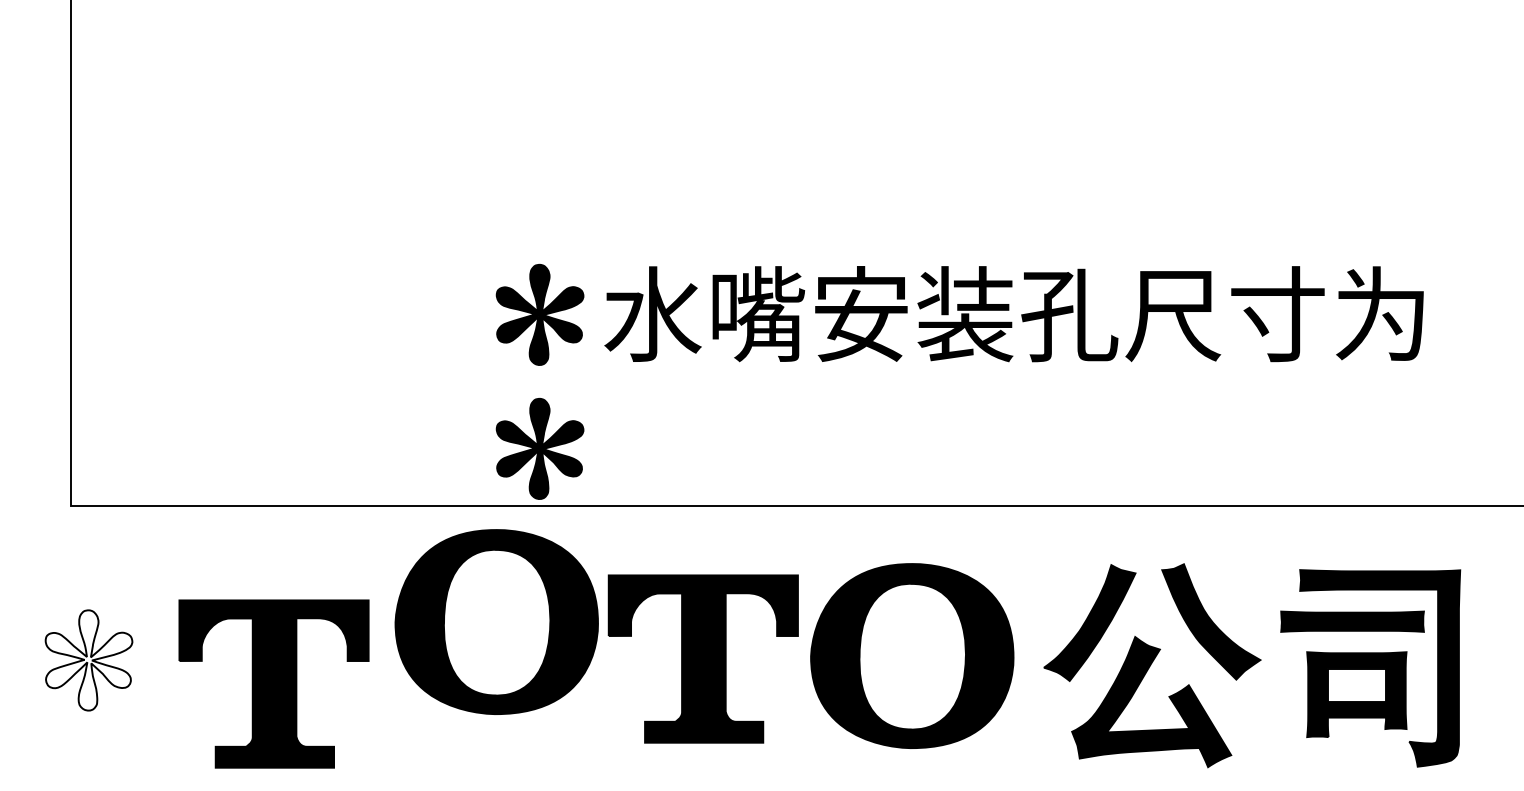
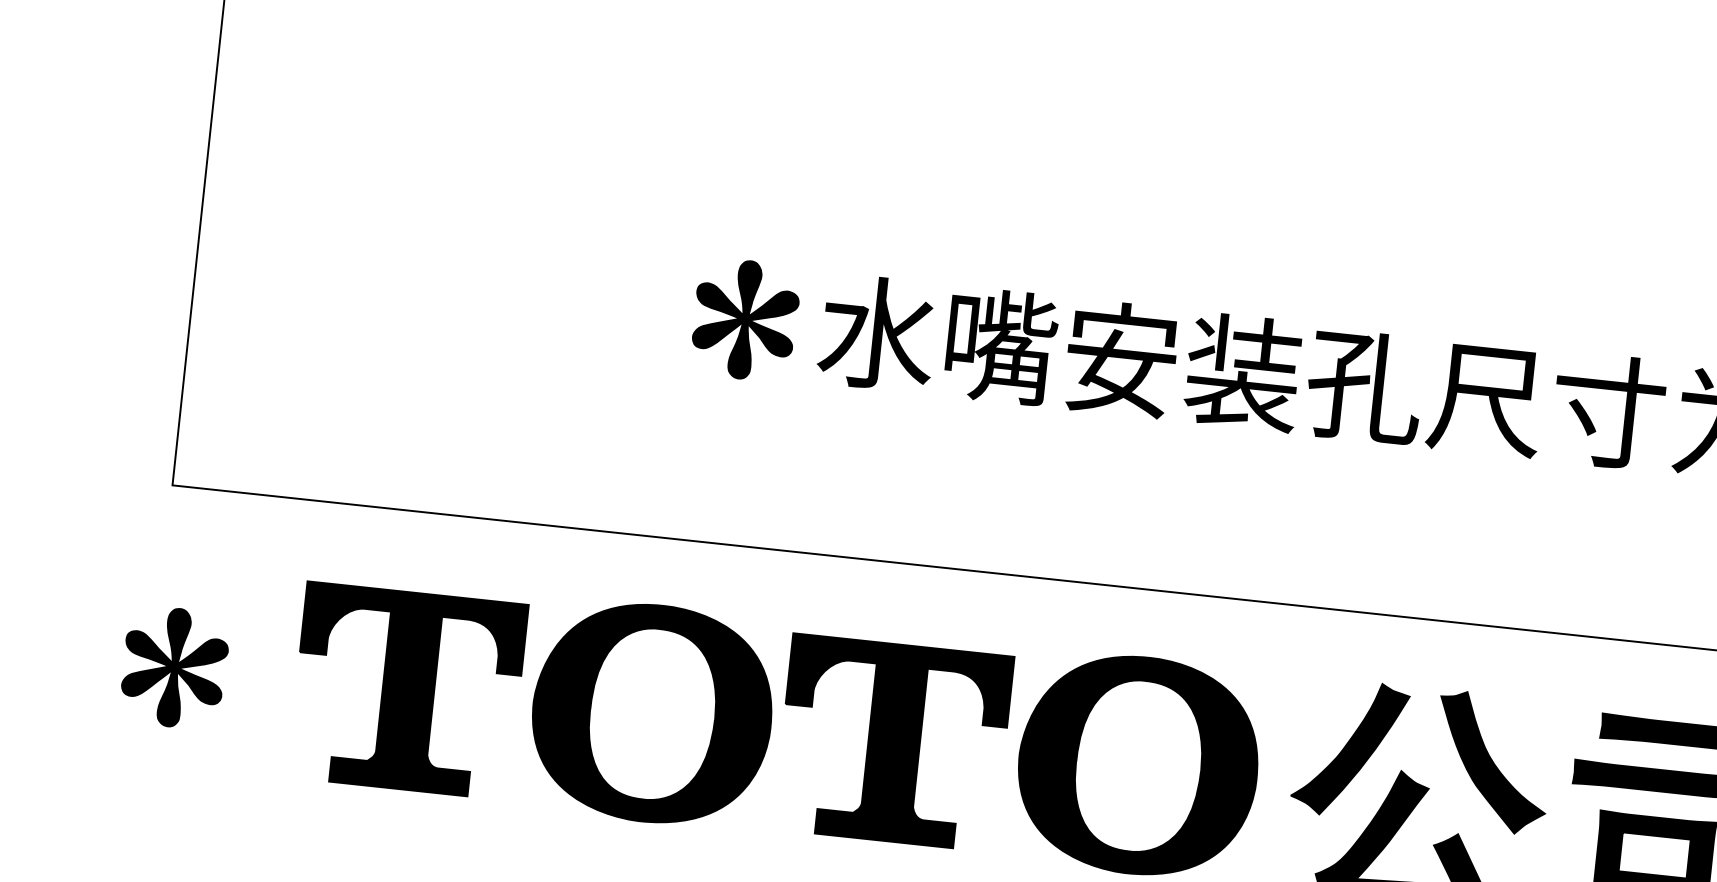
part: (539, 448) -> (728, 476), removed
part: (496, 621) -> (651, 712), moved
fill: (88, 660) -> (174, 667), added
part: (273, 683) -> (407, 690), moved

